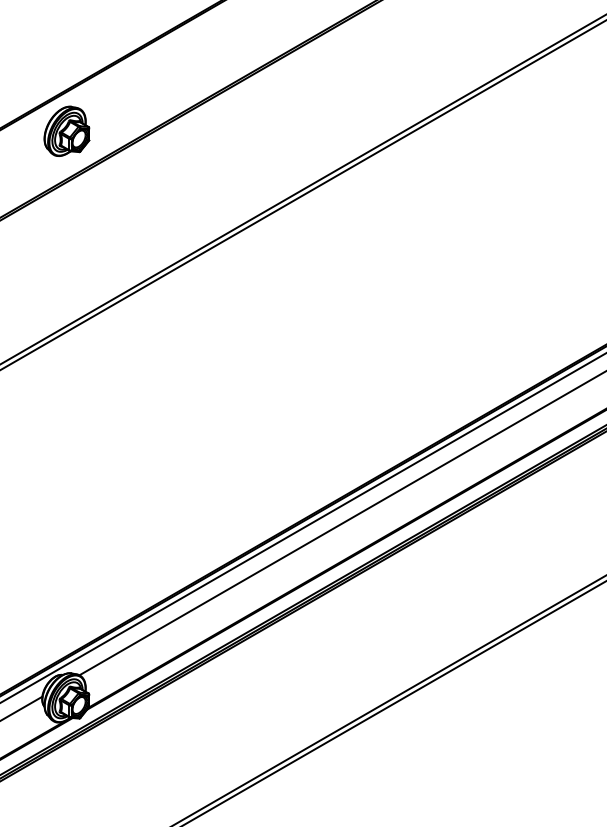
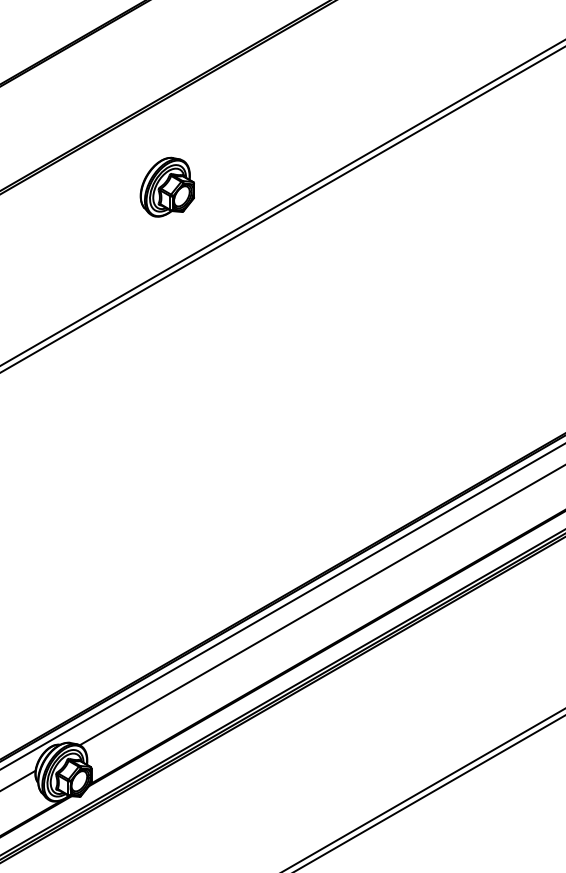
part: (66, 130) -> (166, 186), moved

